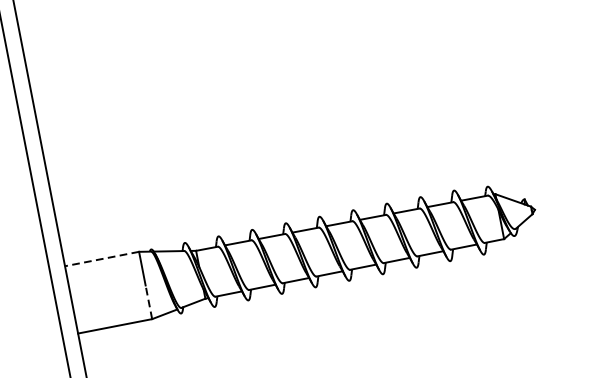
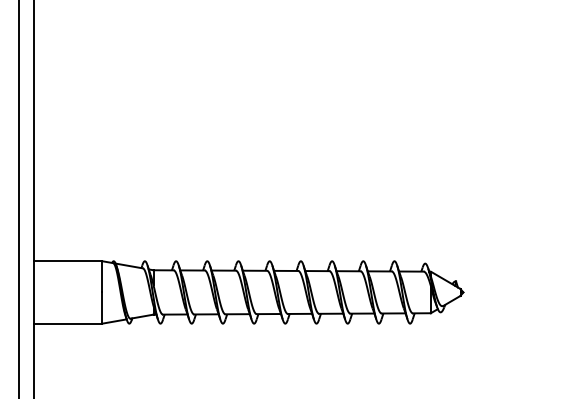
line: (101, 259) -> (67, 261), dashed -> solid
line: (149, 302) -> (102, 308), dashed -> solid

